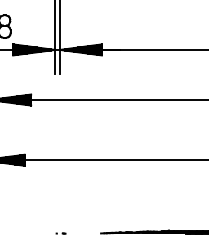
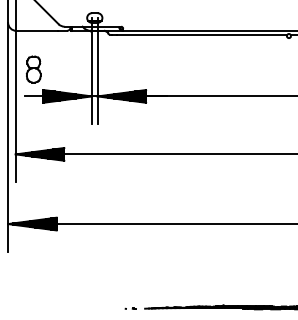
part: (60, 233) -> (130, 308), moved

